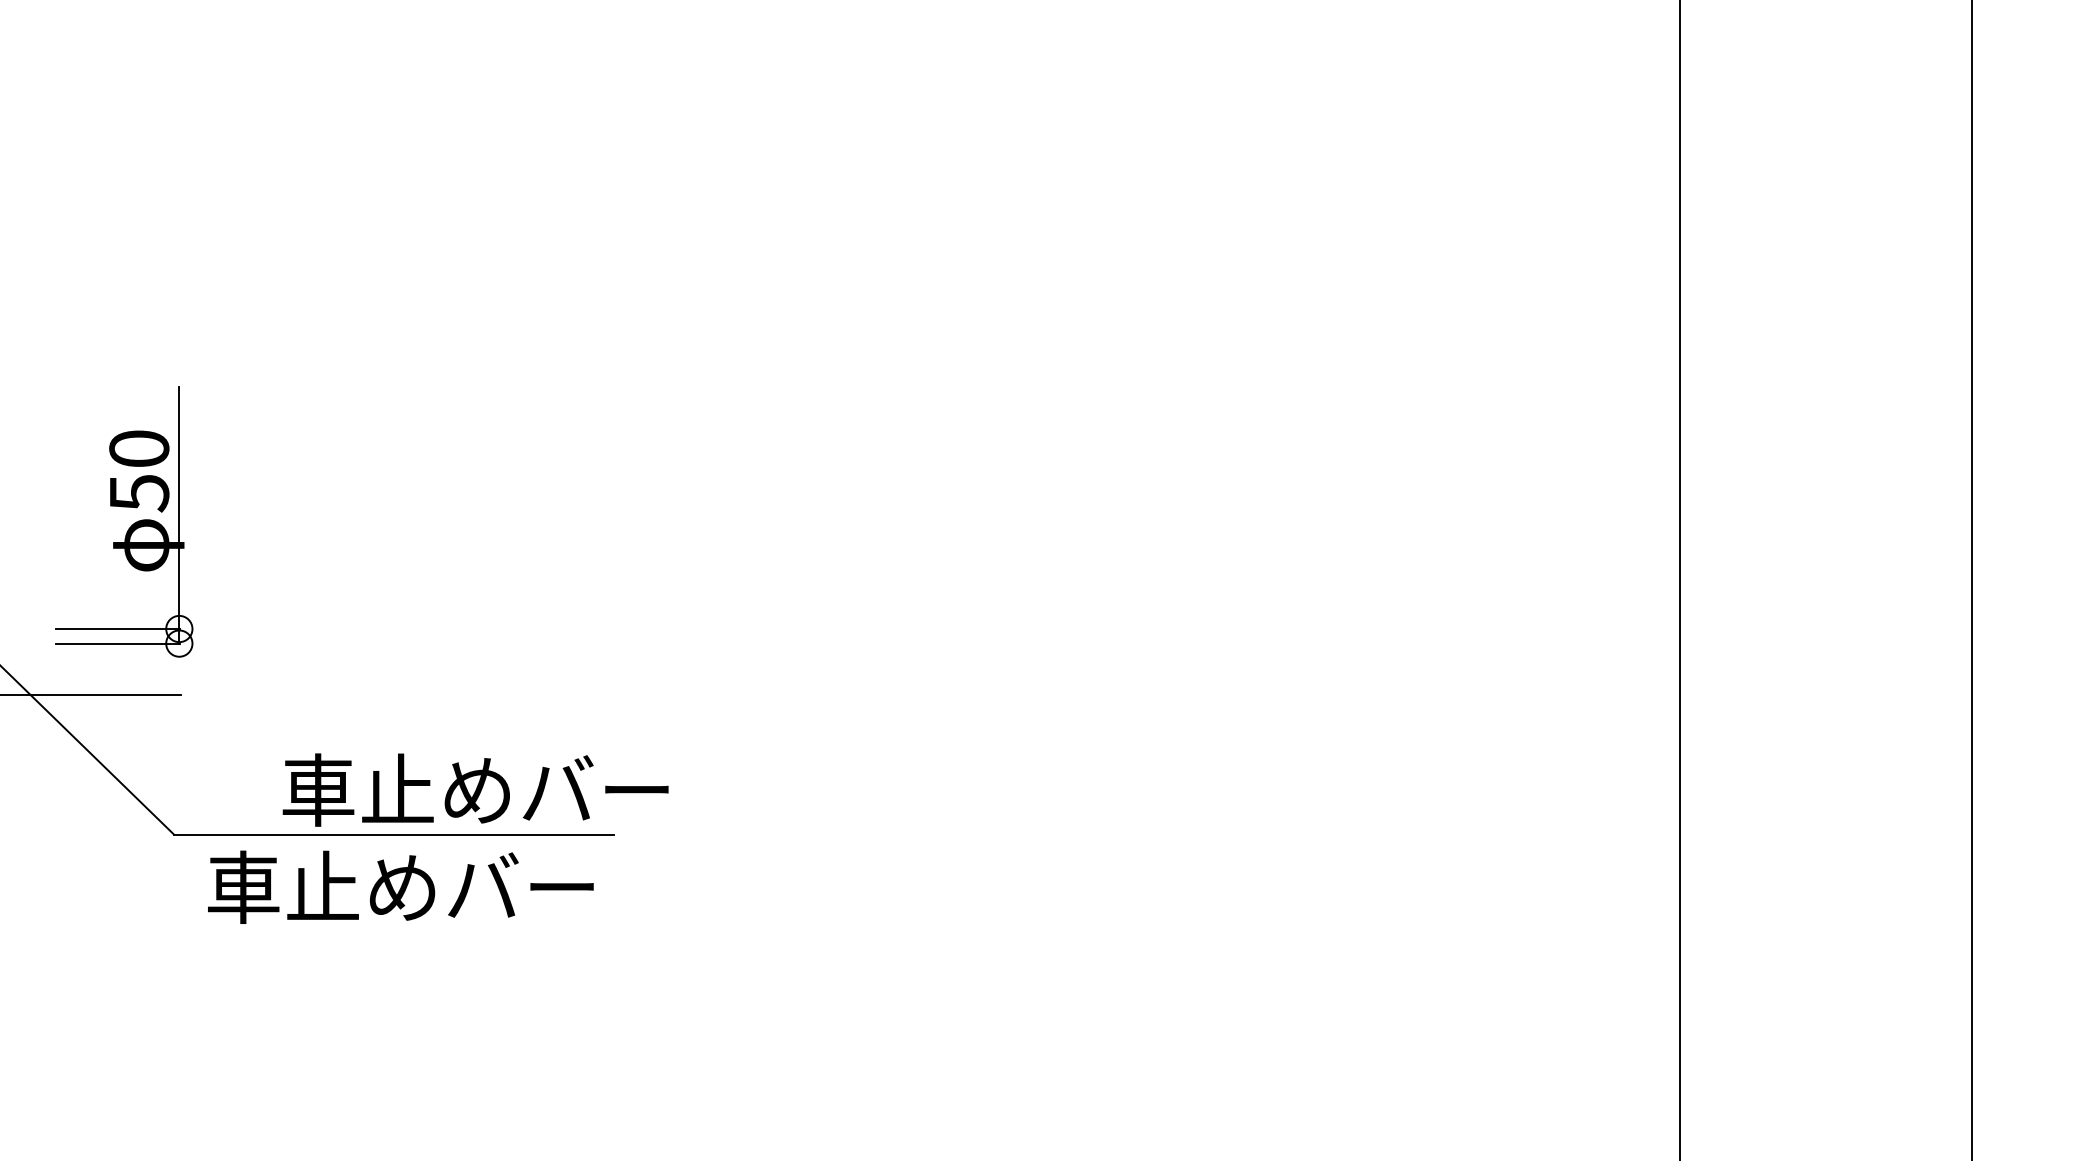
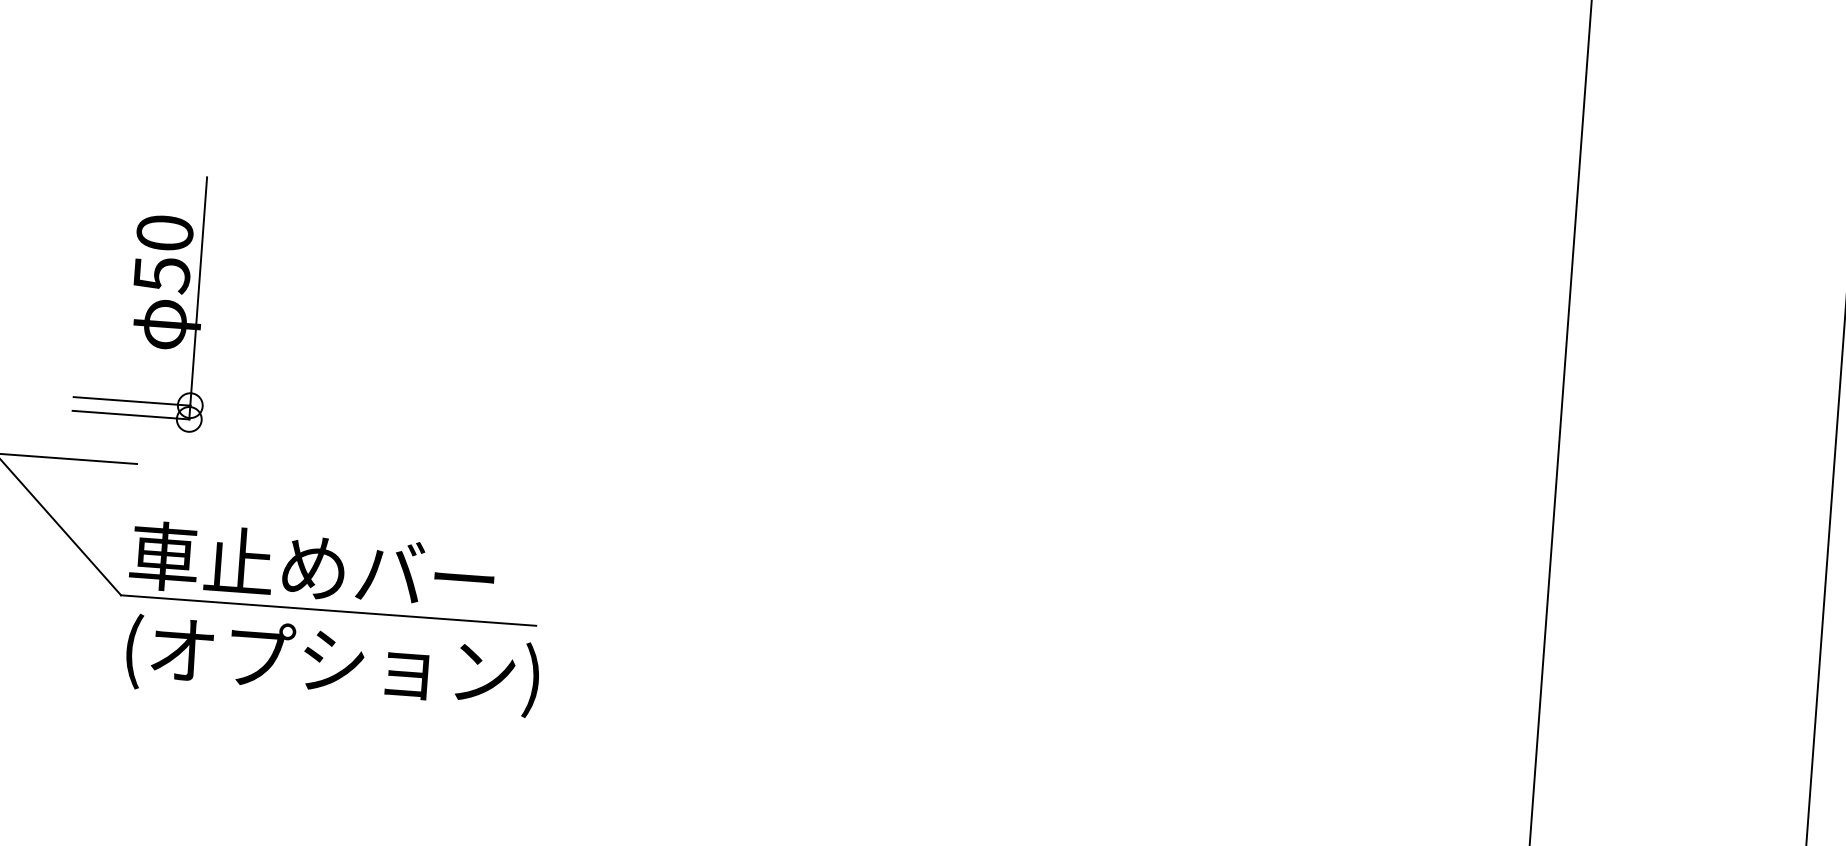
part: (130, 526) -> (151, 305), moved
text: (475, 789) -> (312, 566), moved
text: (402, 891) -> (332, 664), 車止めバー -> (オプション)

